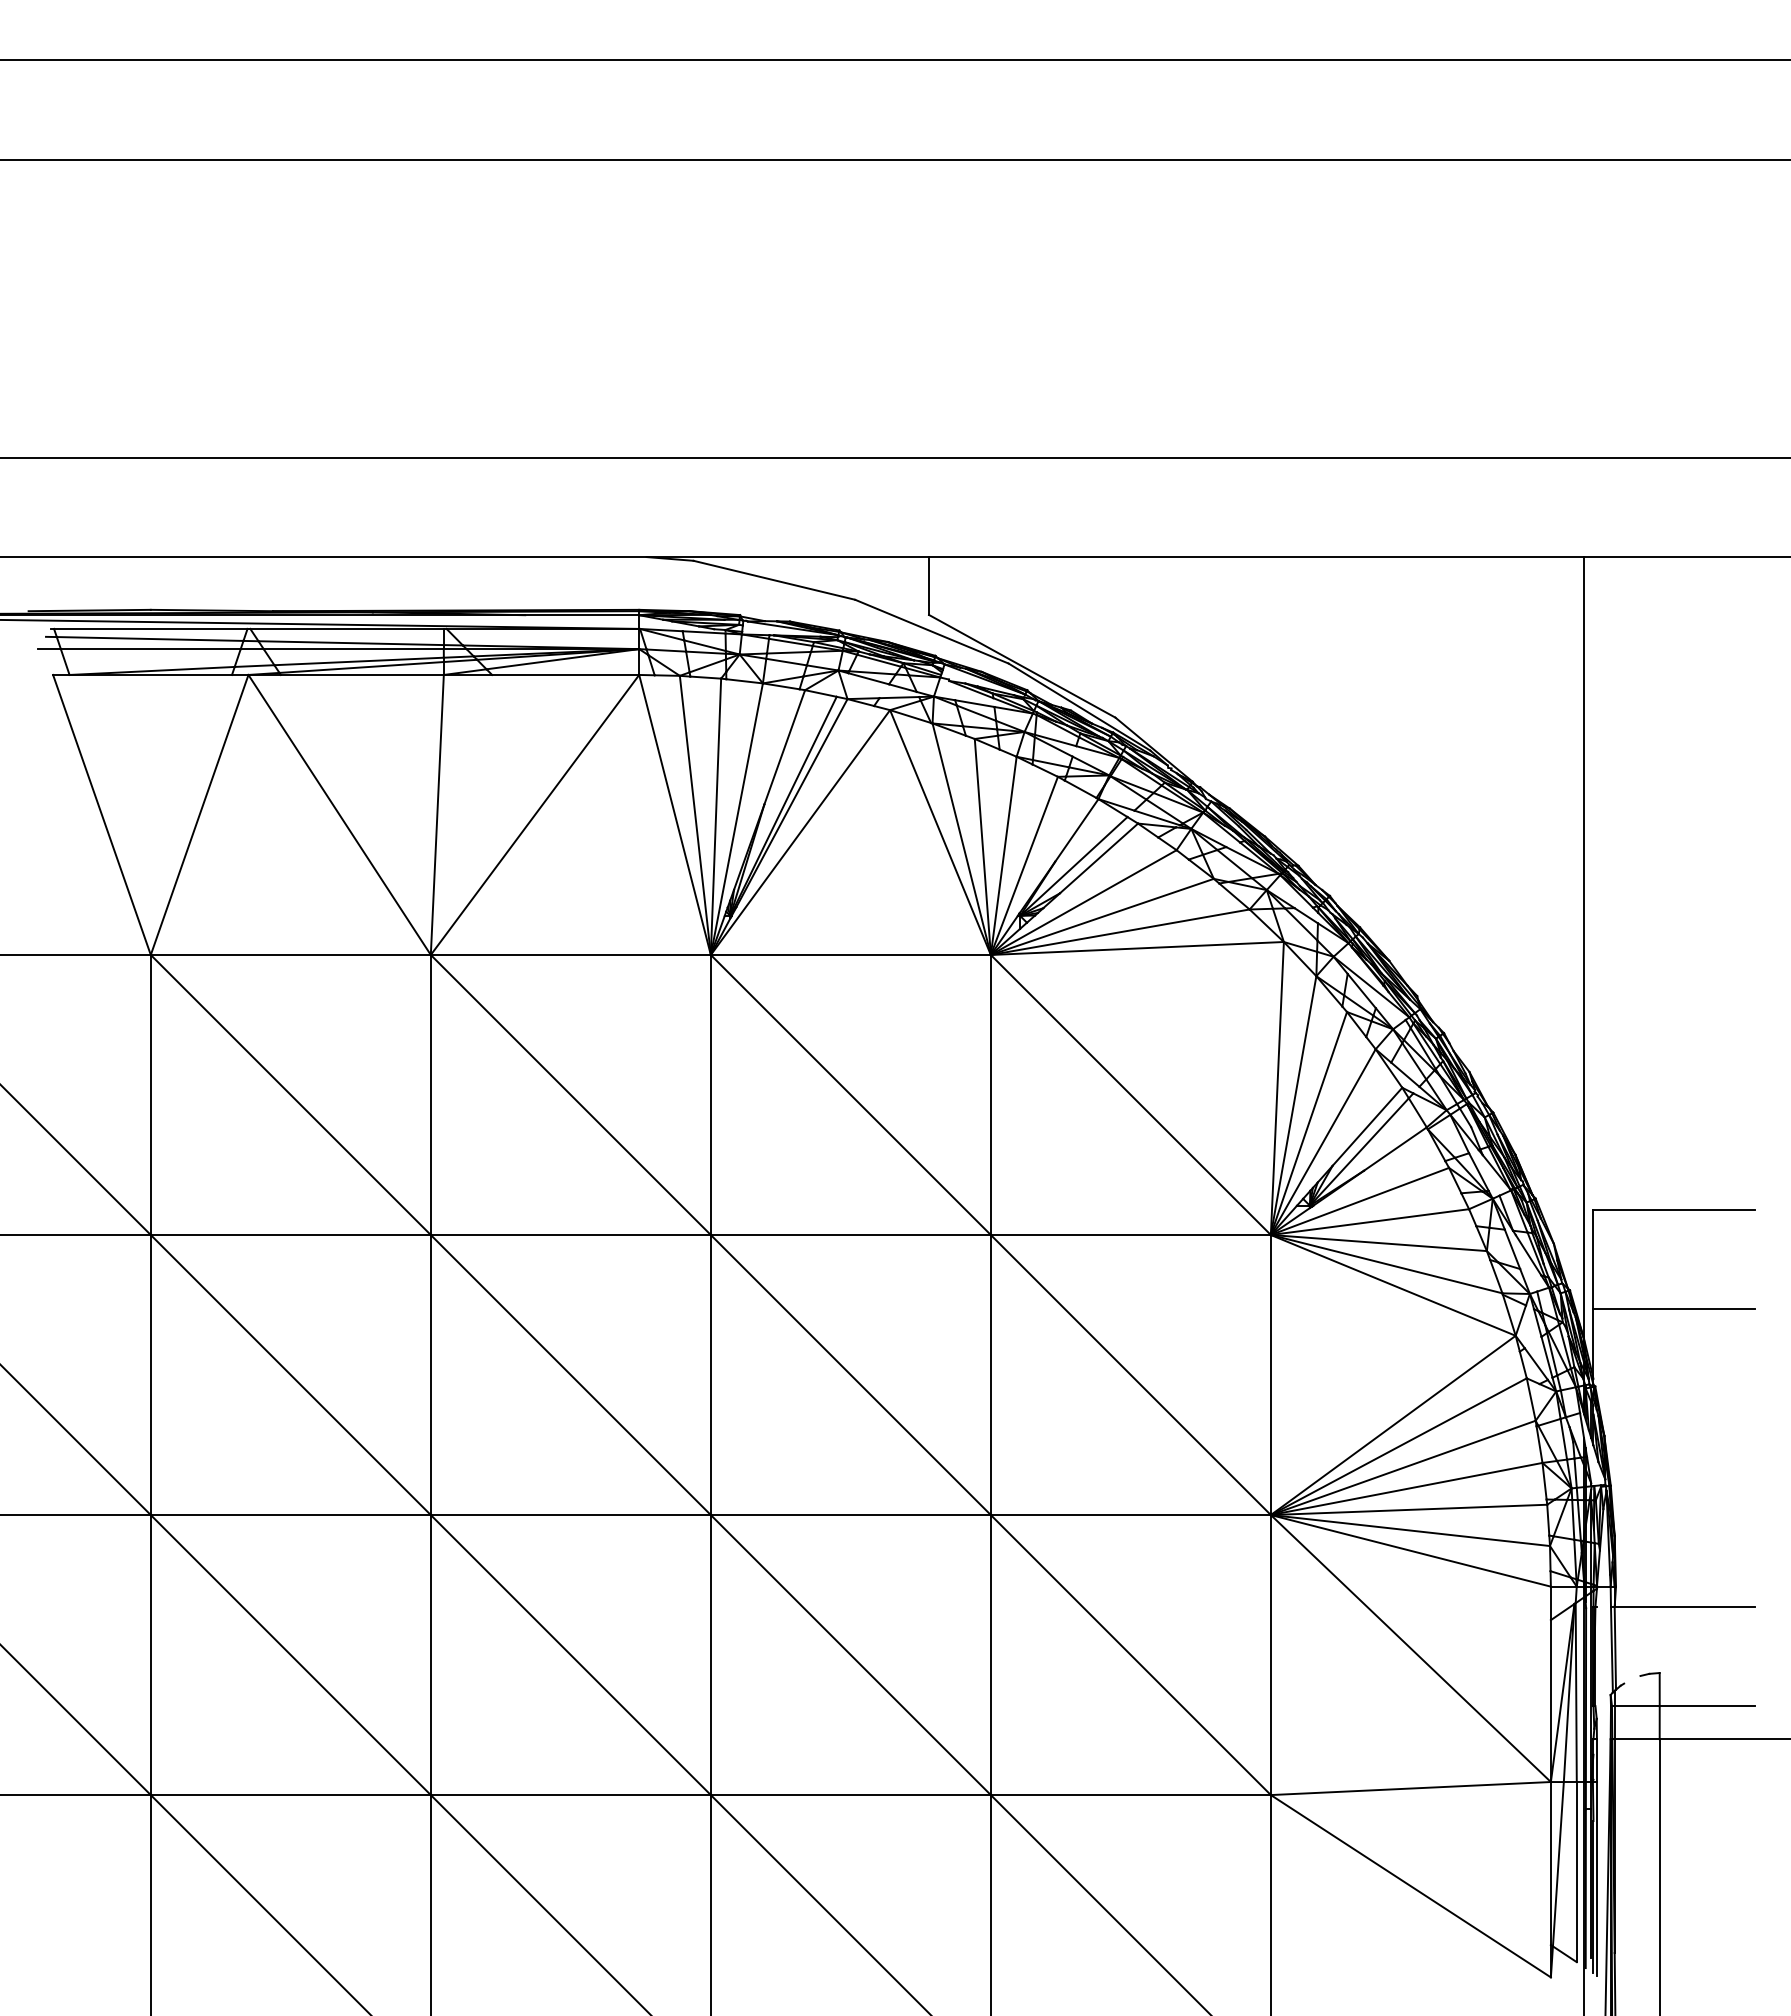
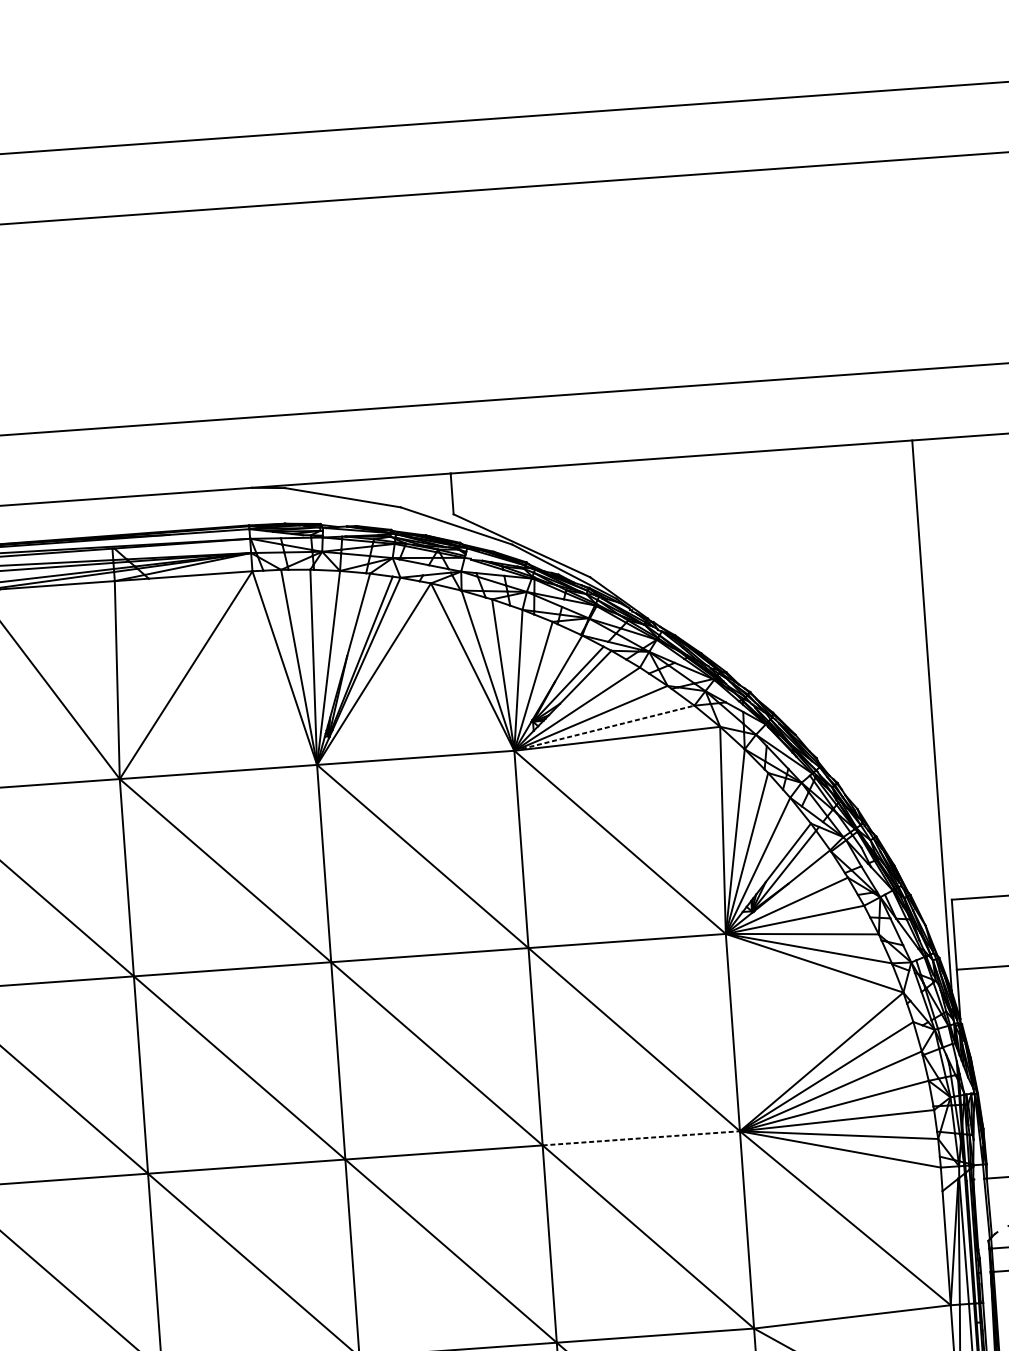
line: (1120, 932) -> (604, 728), solid -> dashed
line: (1131, 1515) -> (641, 1138), solid -> dashed

